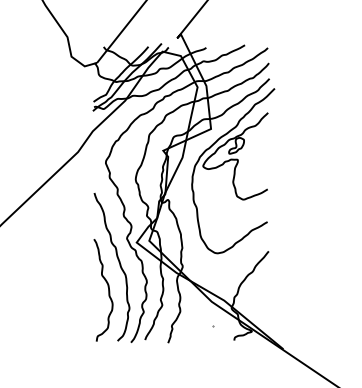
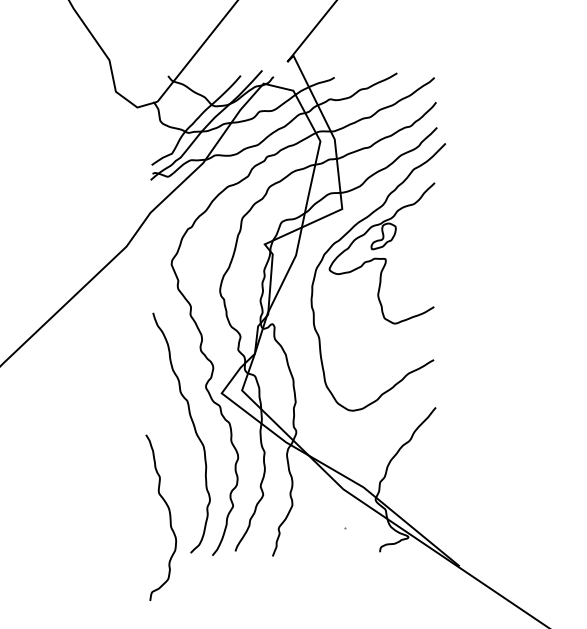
curve: (107, 287) -> (167, 513), moved

